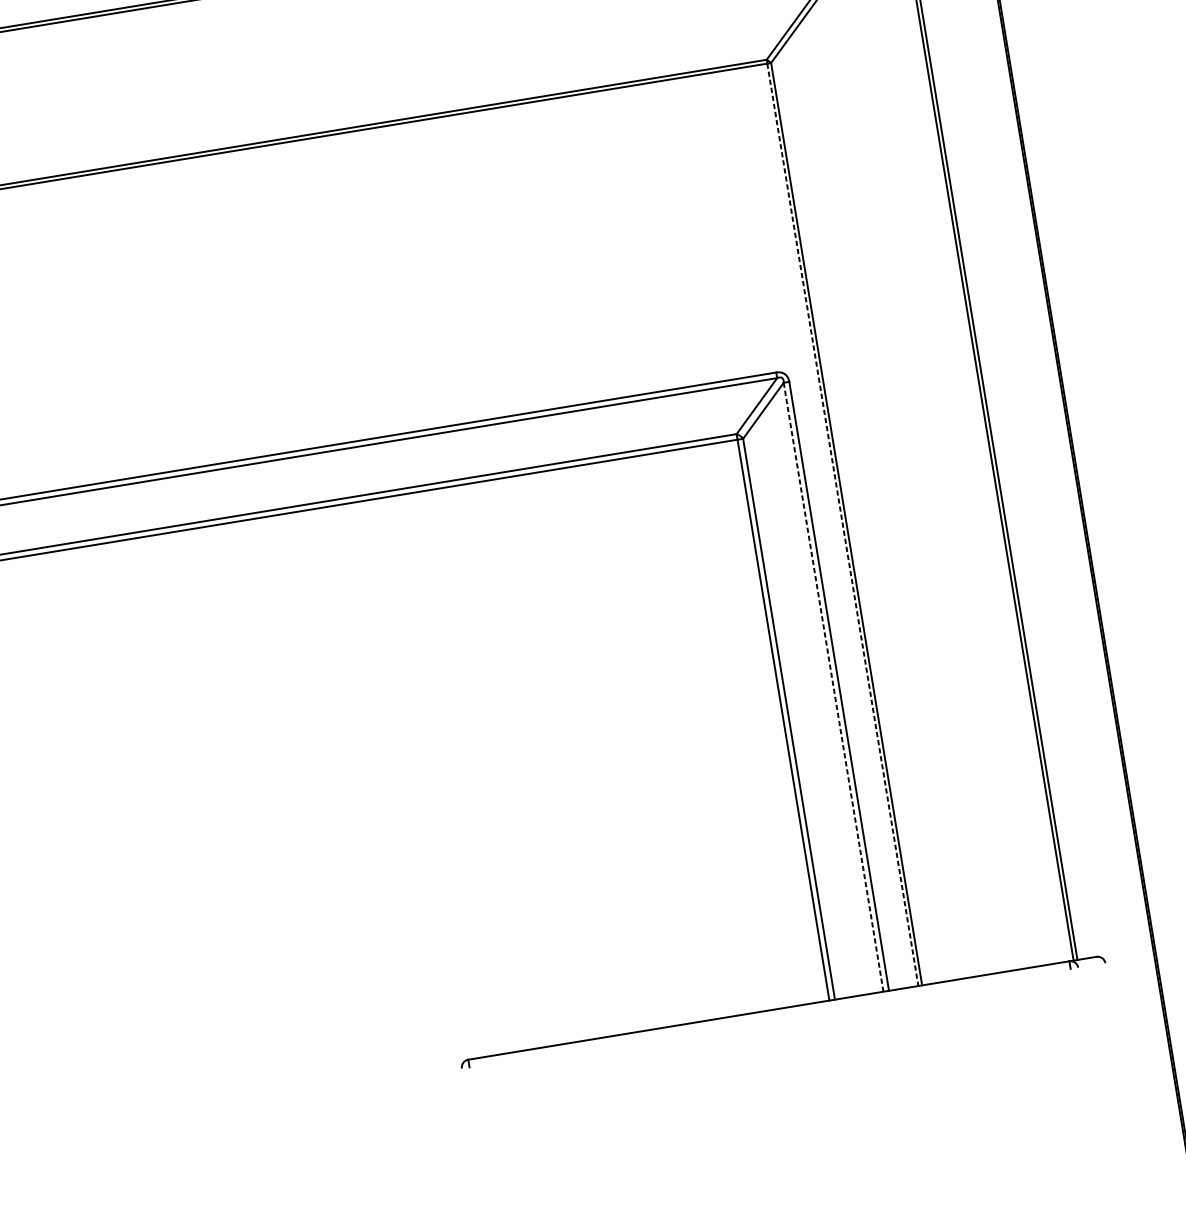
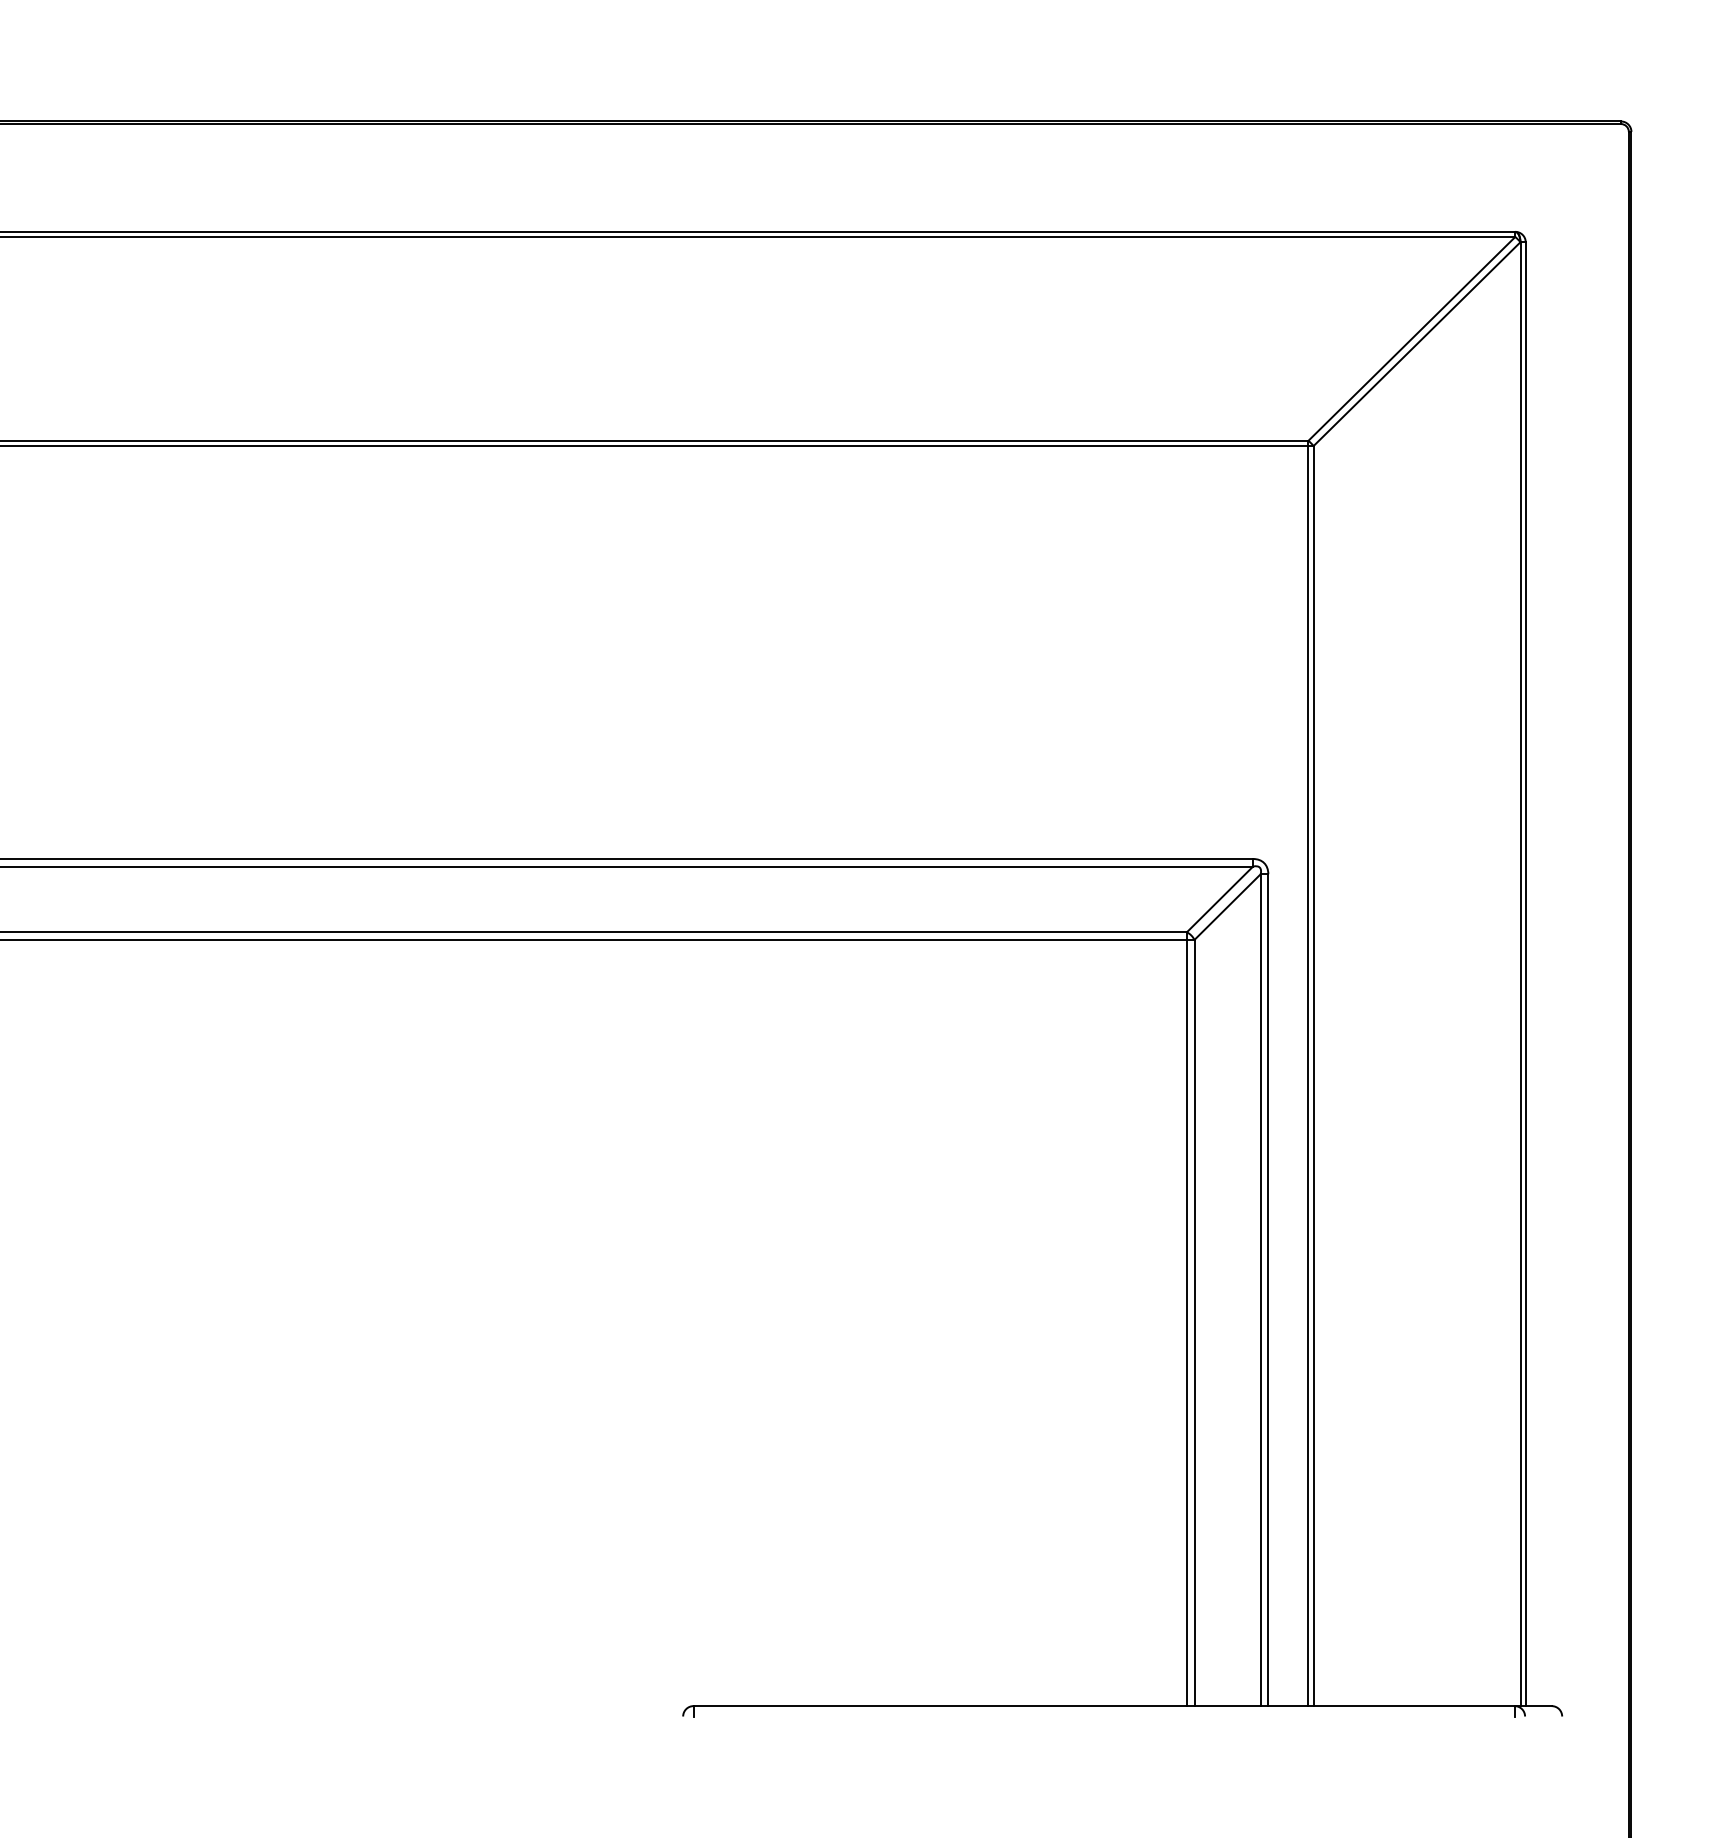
line: (842, 525) -> (1308, 1076), dashed -> solid
line: (833, 687) -> (1260, 1290), dashed -> solid

